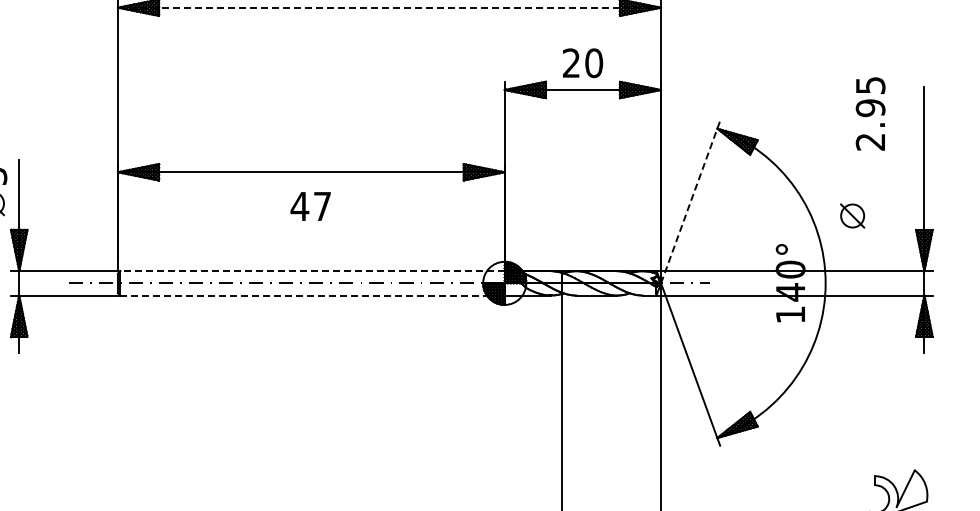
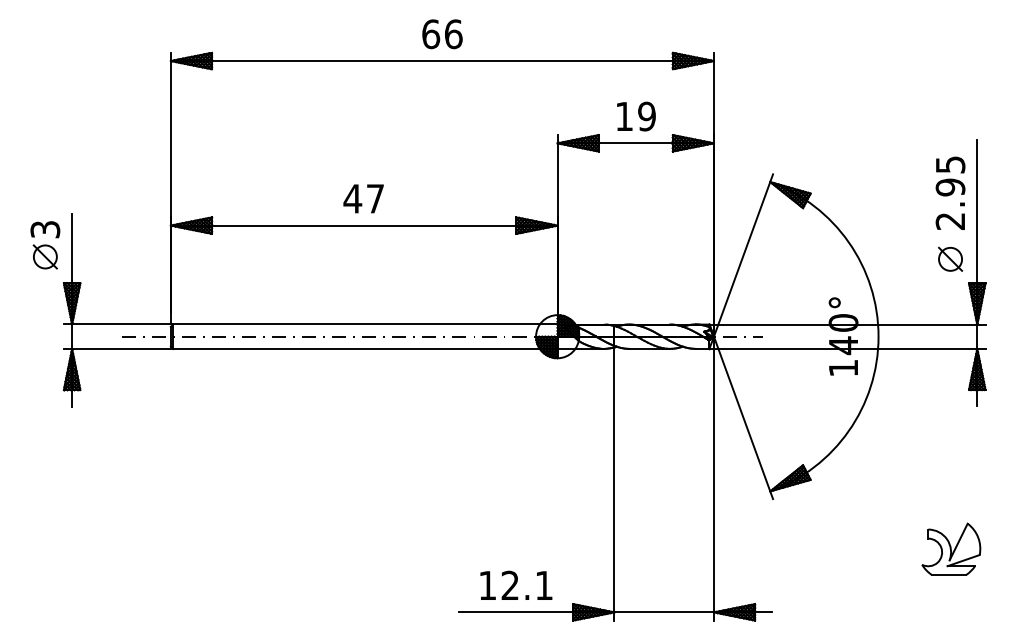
line: (389, 8) -> (442, 61), dashed -> solid
text: (582, 63) -> (635, 116), 20 -> 19
text: (870, 113) -> (950, 192), moved
line: (690, 202) -> (743, 255), dashed -> solid
text: (310, 206) -> (363, 198), moved
part: (852, 215) -> (950, 258), moved
line: (311, 271) -> (364, 324), dashed -> solid
line: (312, 296) -> (365, 349), dashed -> solid

